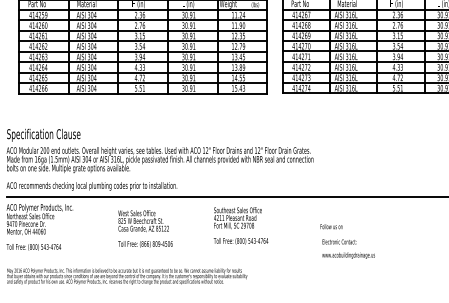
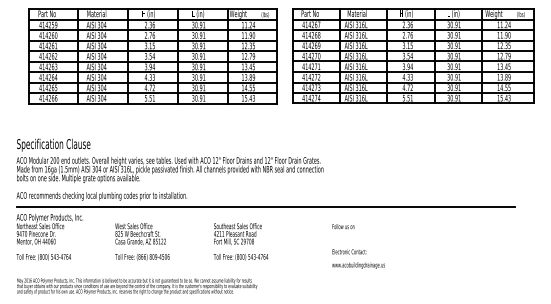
text: (240, 225) -> (240, 241), moved
text: (331, 226) -> (343, 226), moved
text: (145, 228) -> (142, 241), moved

